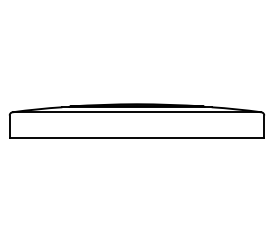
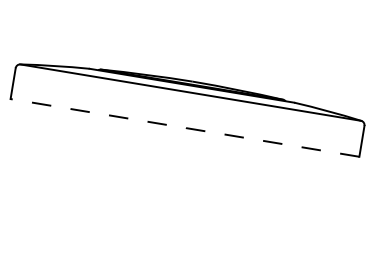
line: (136, 138) -> (184, 128), solid -> dashed

